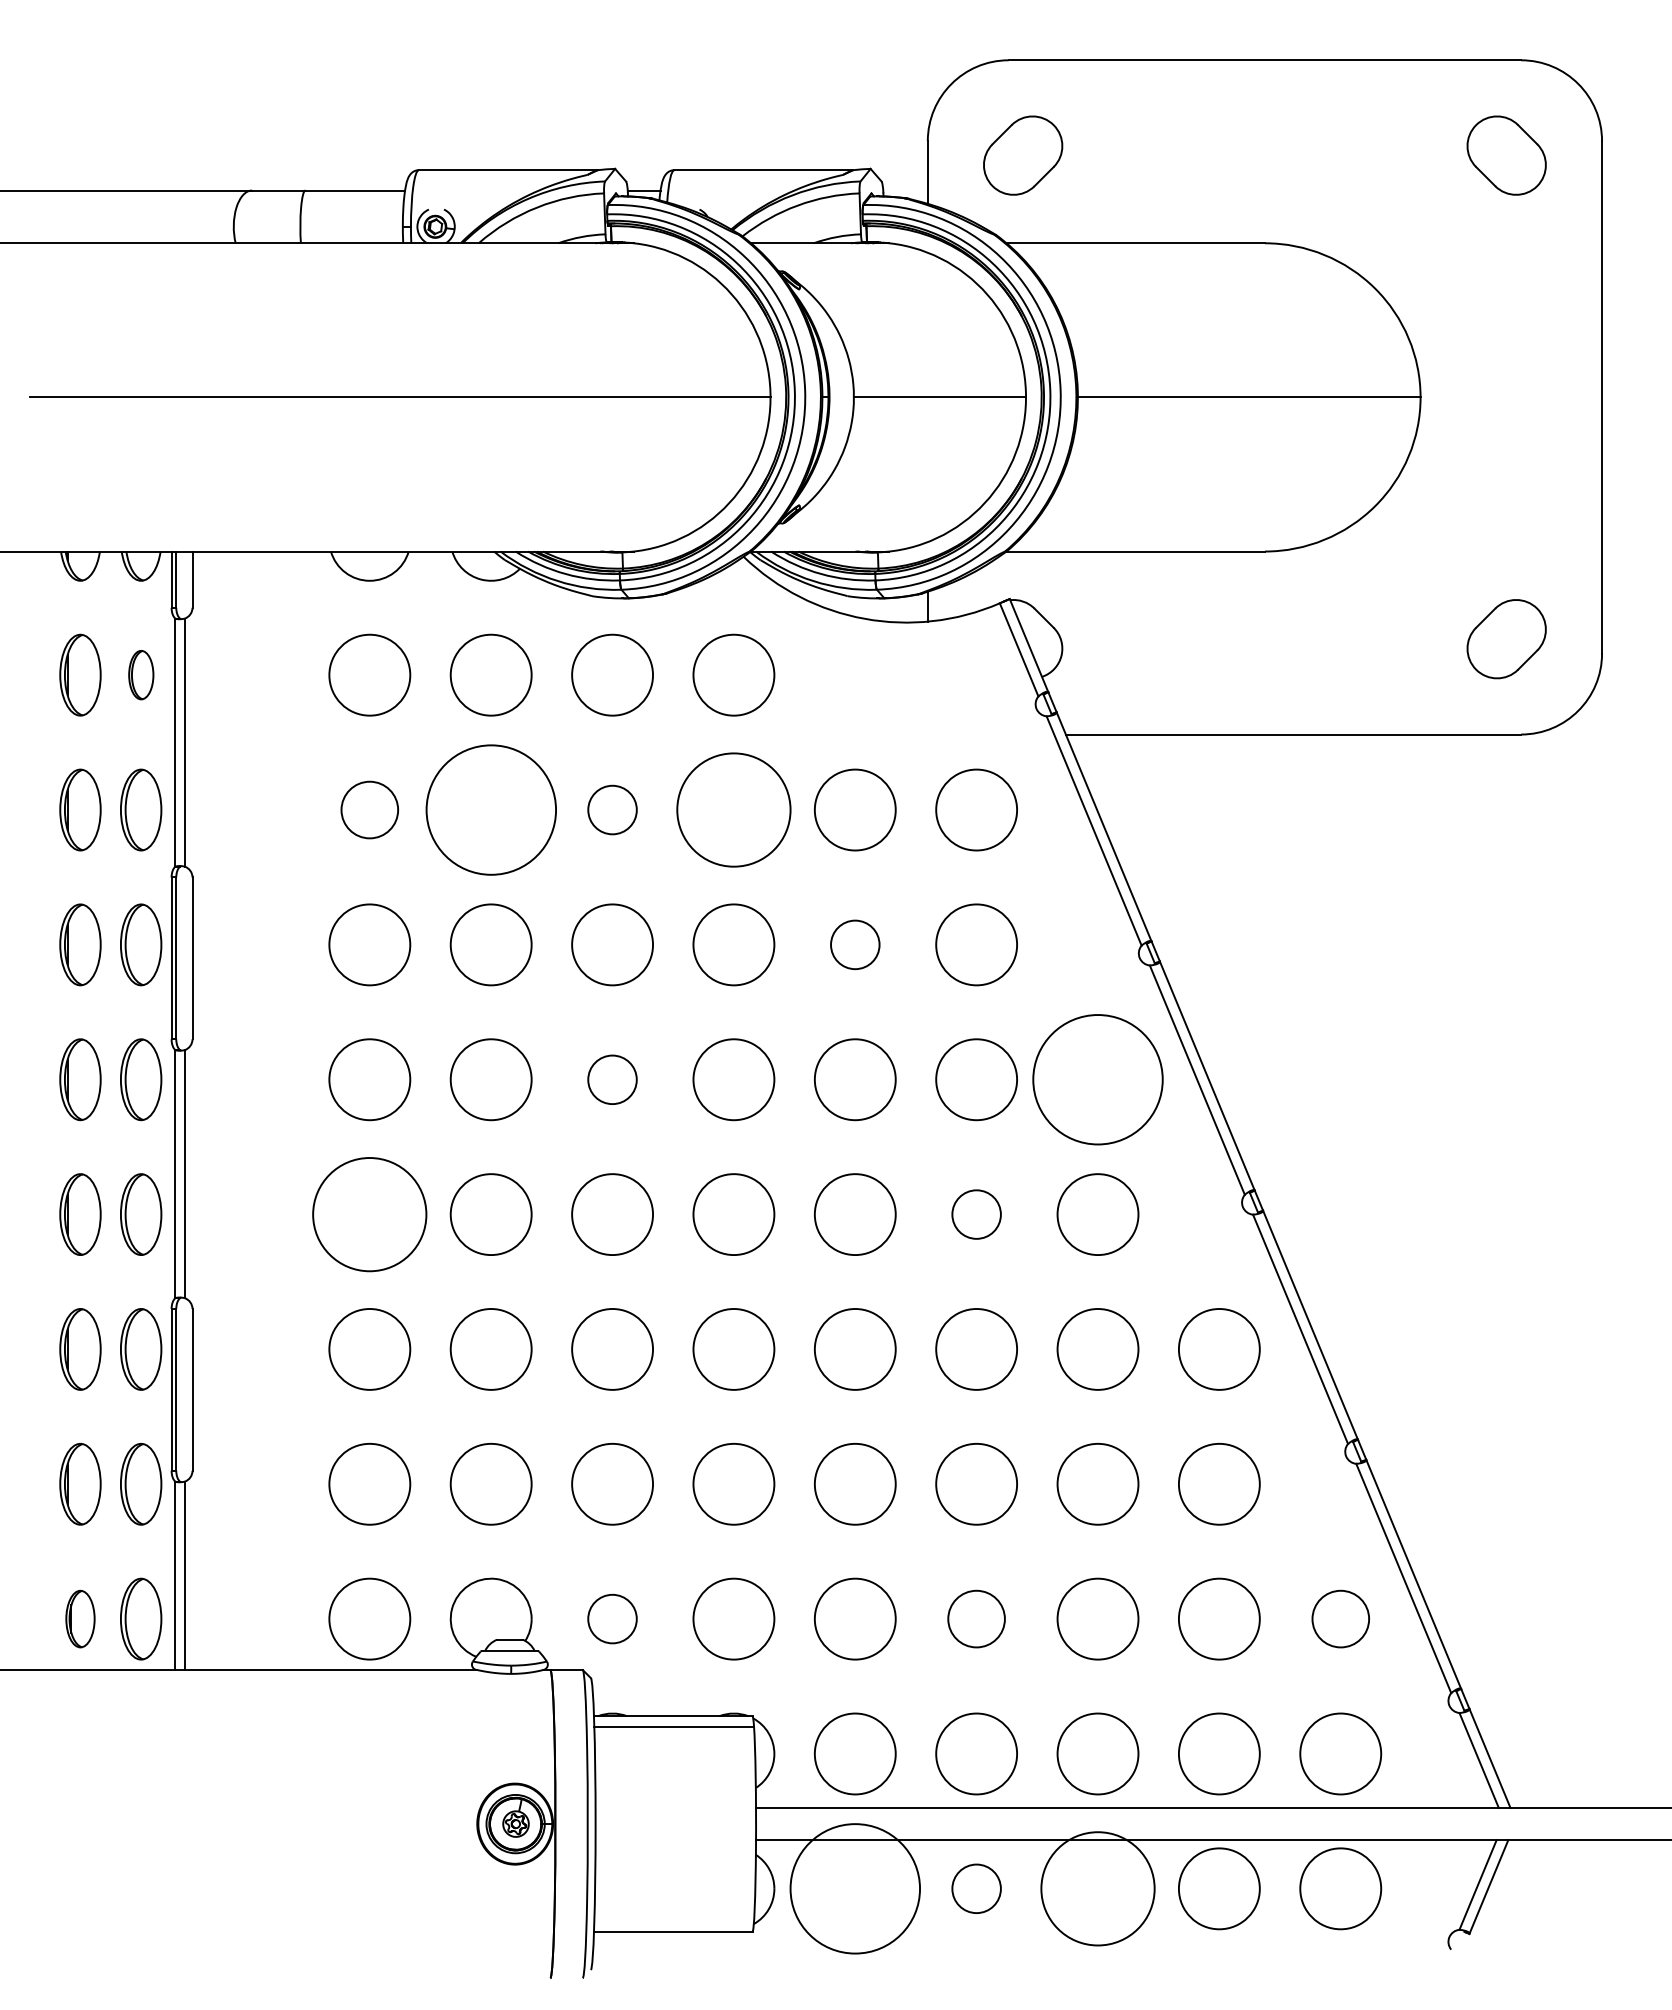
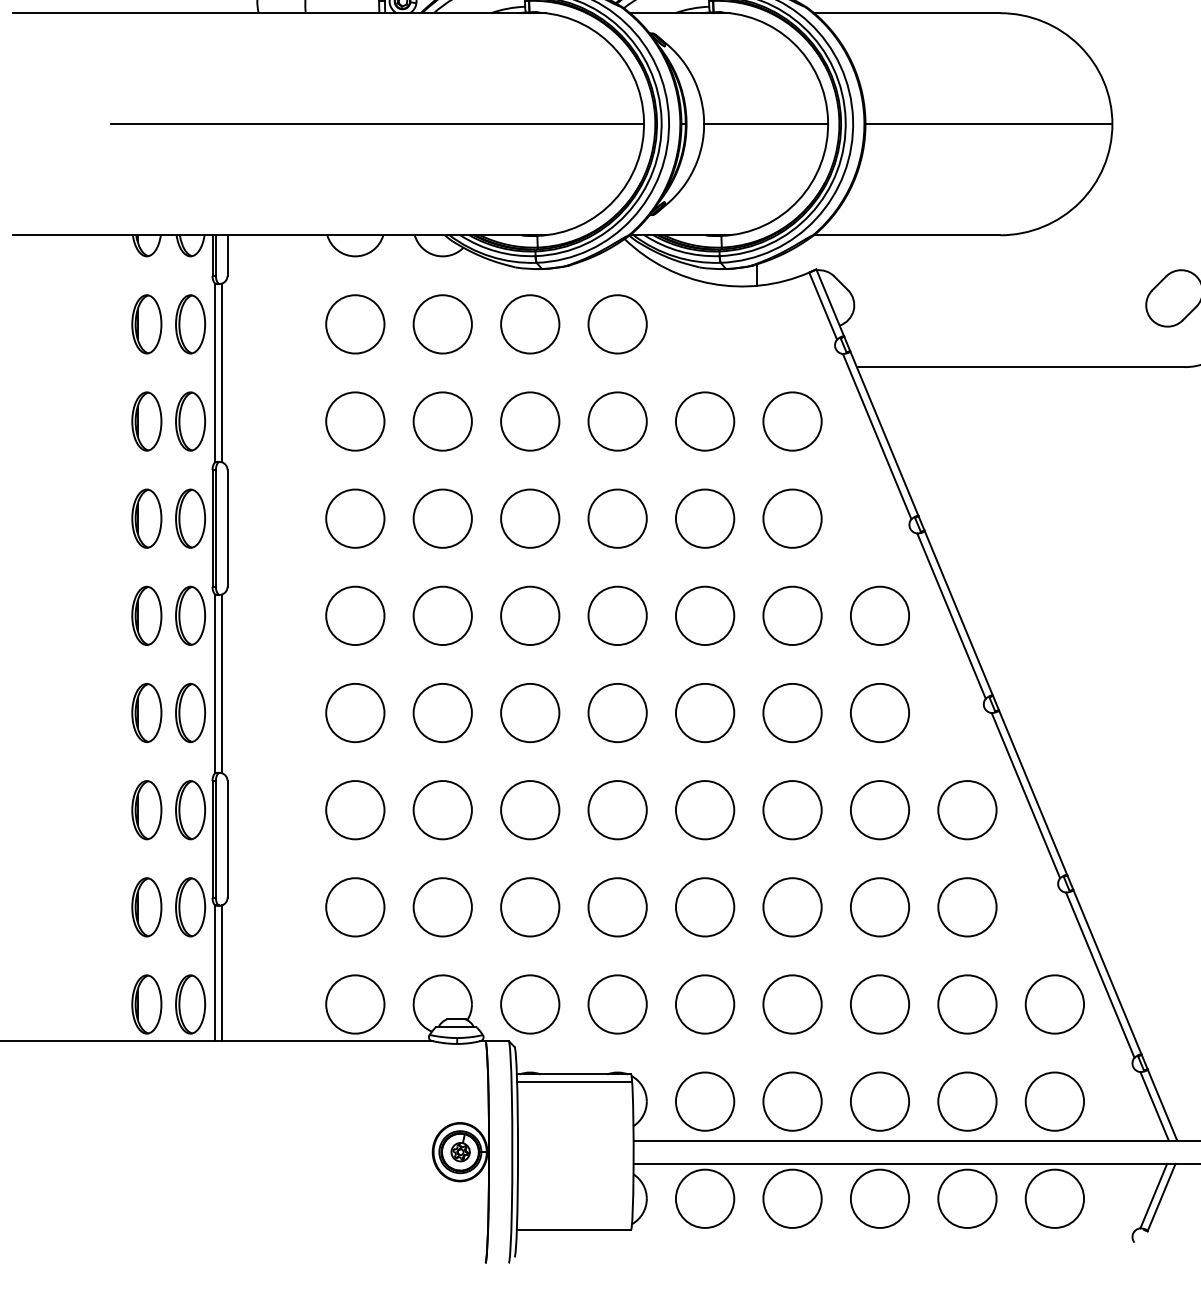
part: (141, 674) -> (190, 323), size x1.67
circle: (369, 809) -> (355, 421), size x1.43
circle: (490, 809) -> (442, 421), size x0.62
circle: (612, 809) -> (530, 421), size x1.67
circle: (733, 809) -> (617, 421), size x0.71
circle: (854, 944) -> (704, 518), size x1.67
circle: (612, 1079) -> (530, 615), size x1.67
circle: (1097, 1079) -> (879, 615), size x0.62
circle: (369, 1214) -> (355, 712), size x0.71
circle: (976, 1214) -> (792, 712), size x1.67
part: (80, 1618) -> (146, 1004), size x1.43
circle: (612, 1618) -> (530, 1004), size x1.67
circle: (976, 1618) -> (792, 1004), size x1.43
circle: (1340, 1618) -> (1054, 1004), size x1.43
circle: (854, 1888) -> (704, 1198), size x0.62
circle: (976, 1888) -> (792, 1198), size x1.67
circle: (1097, 1888) -> (879, 1198), size x0.71

